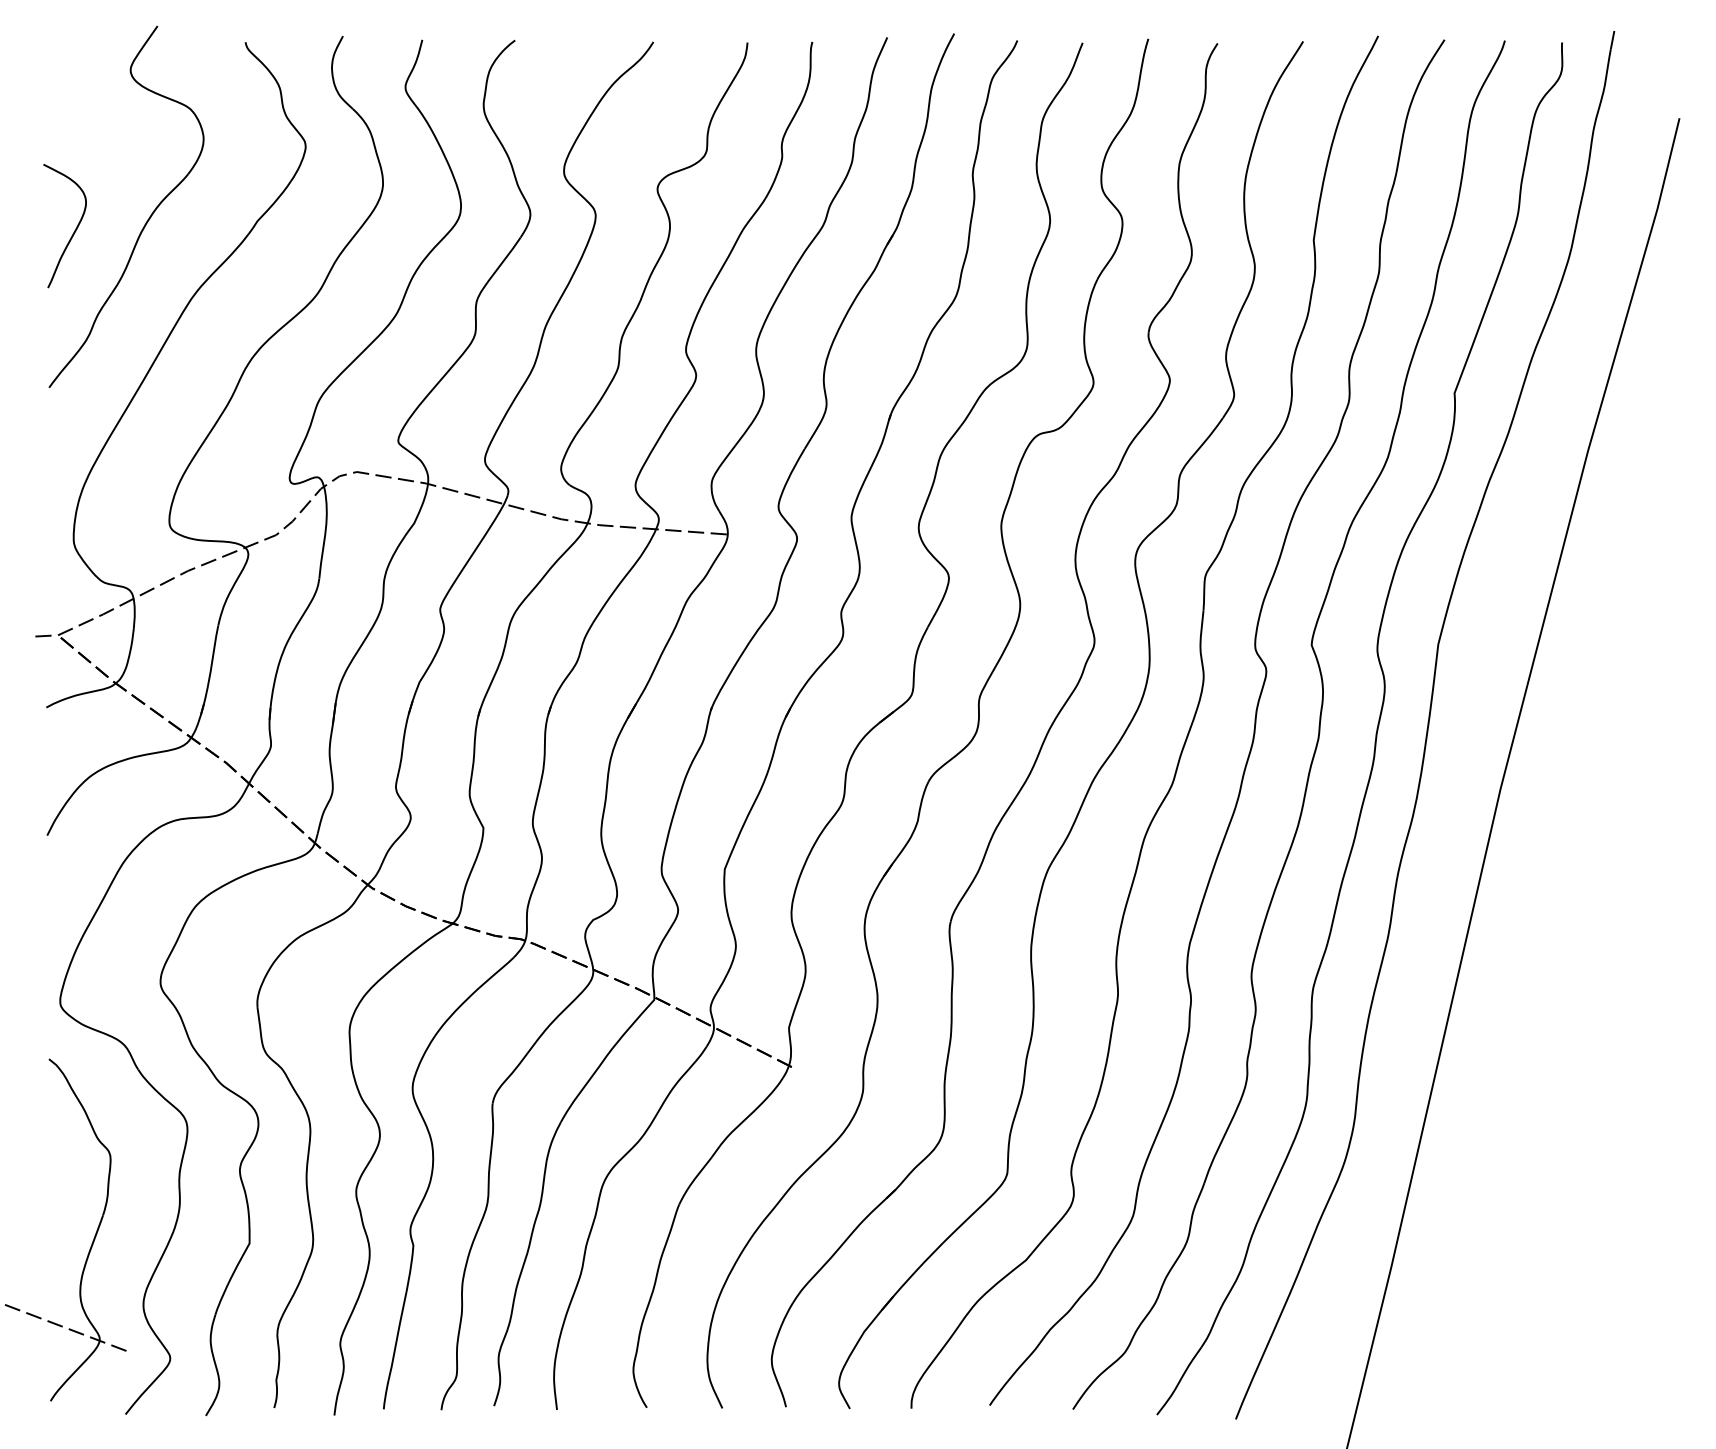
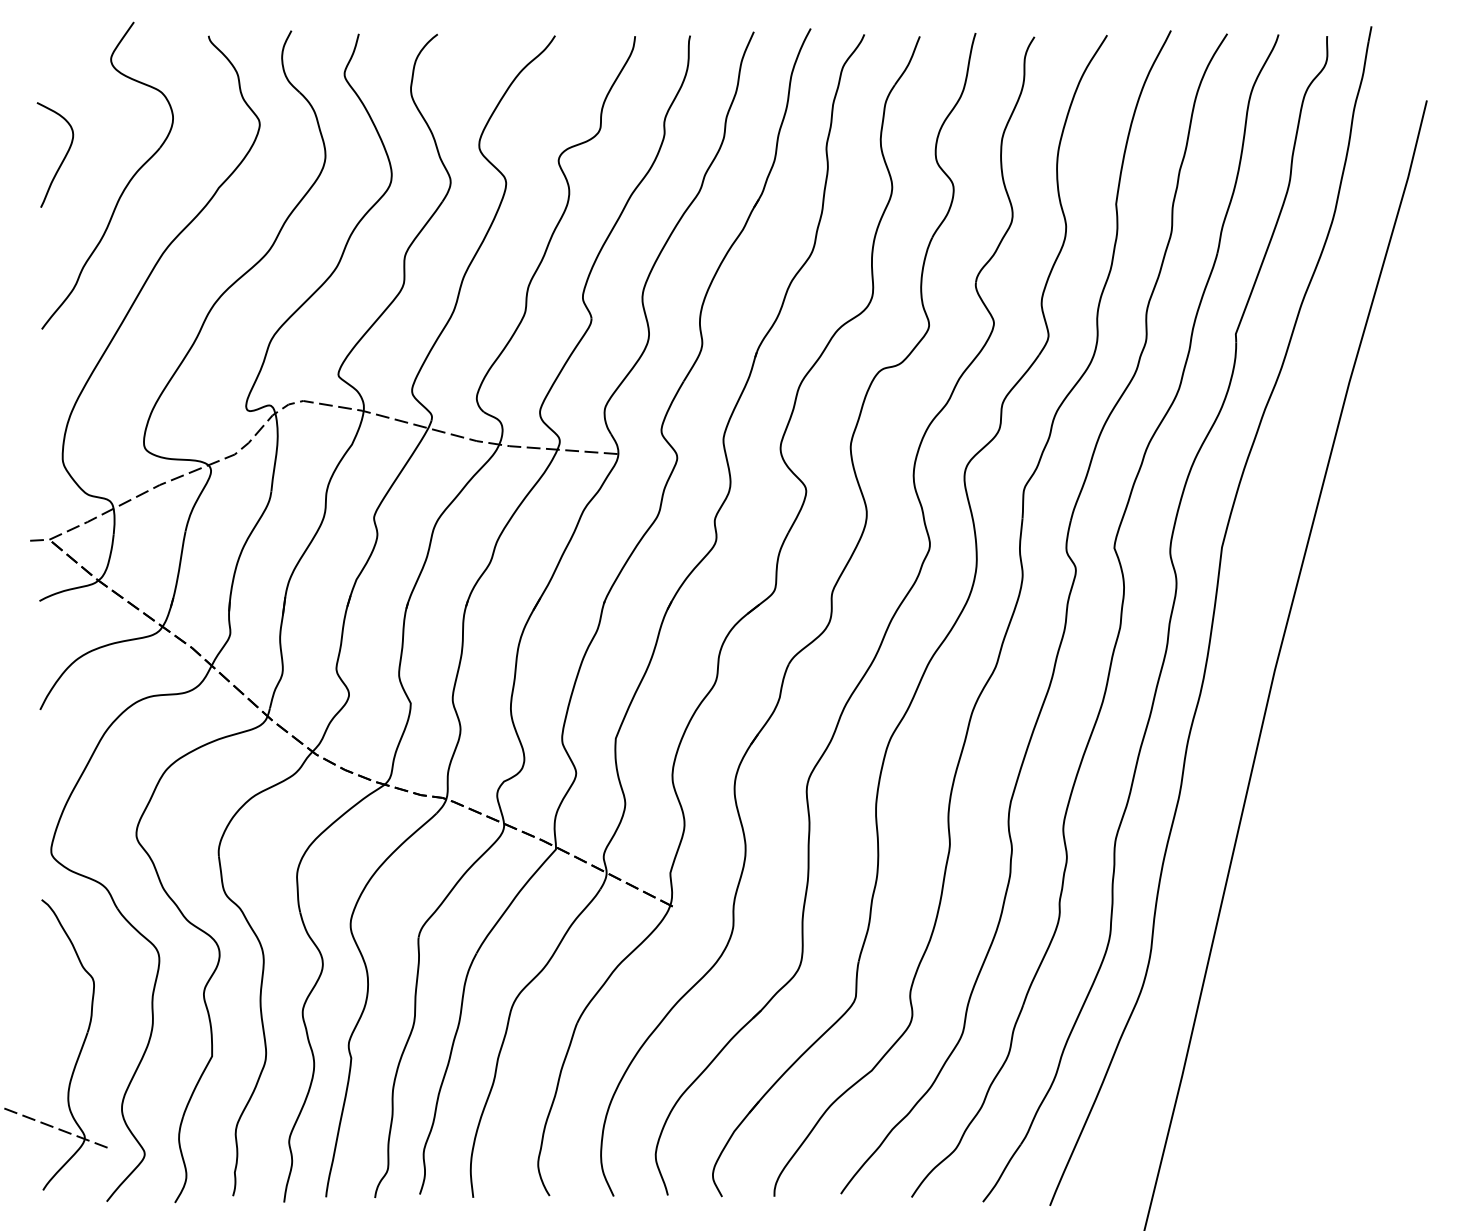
curve: (73, 231) -> (62, 159), moved

